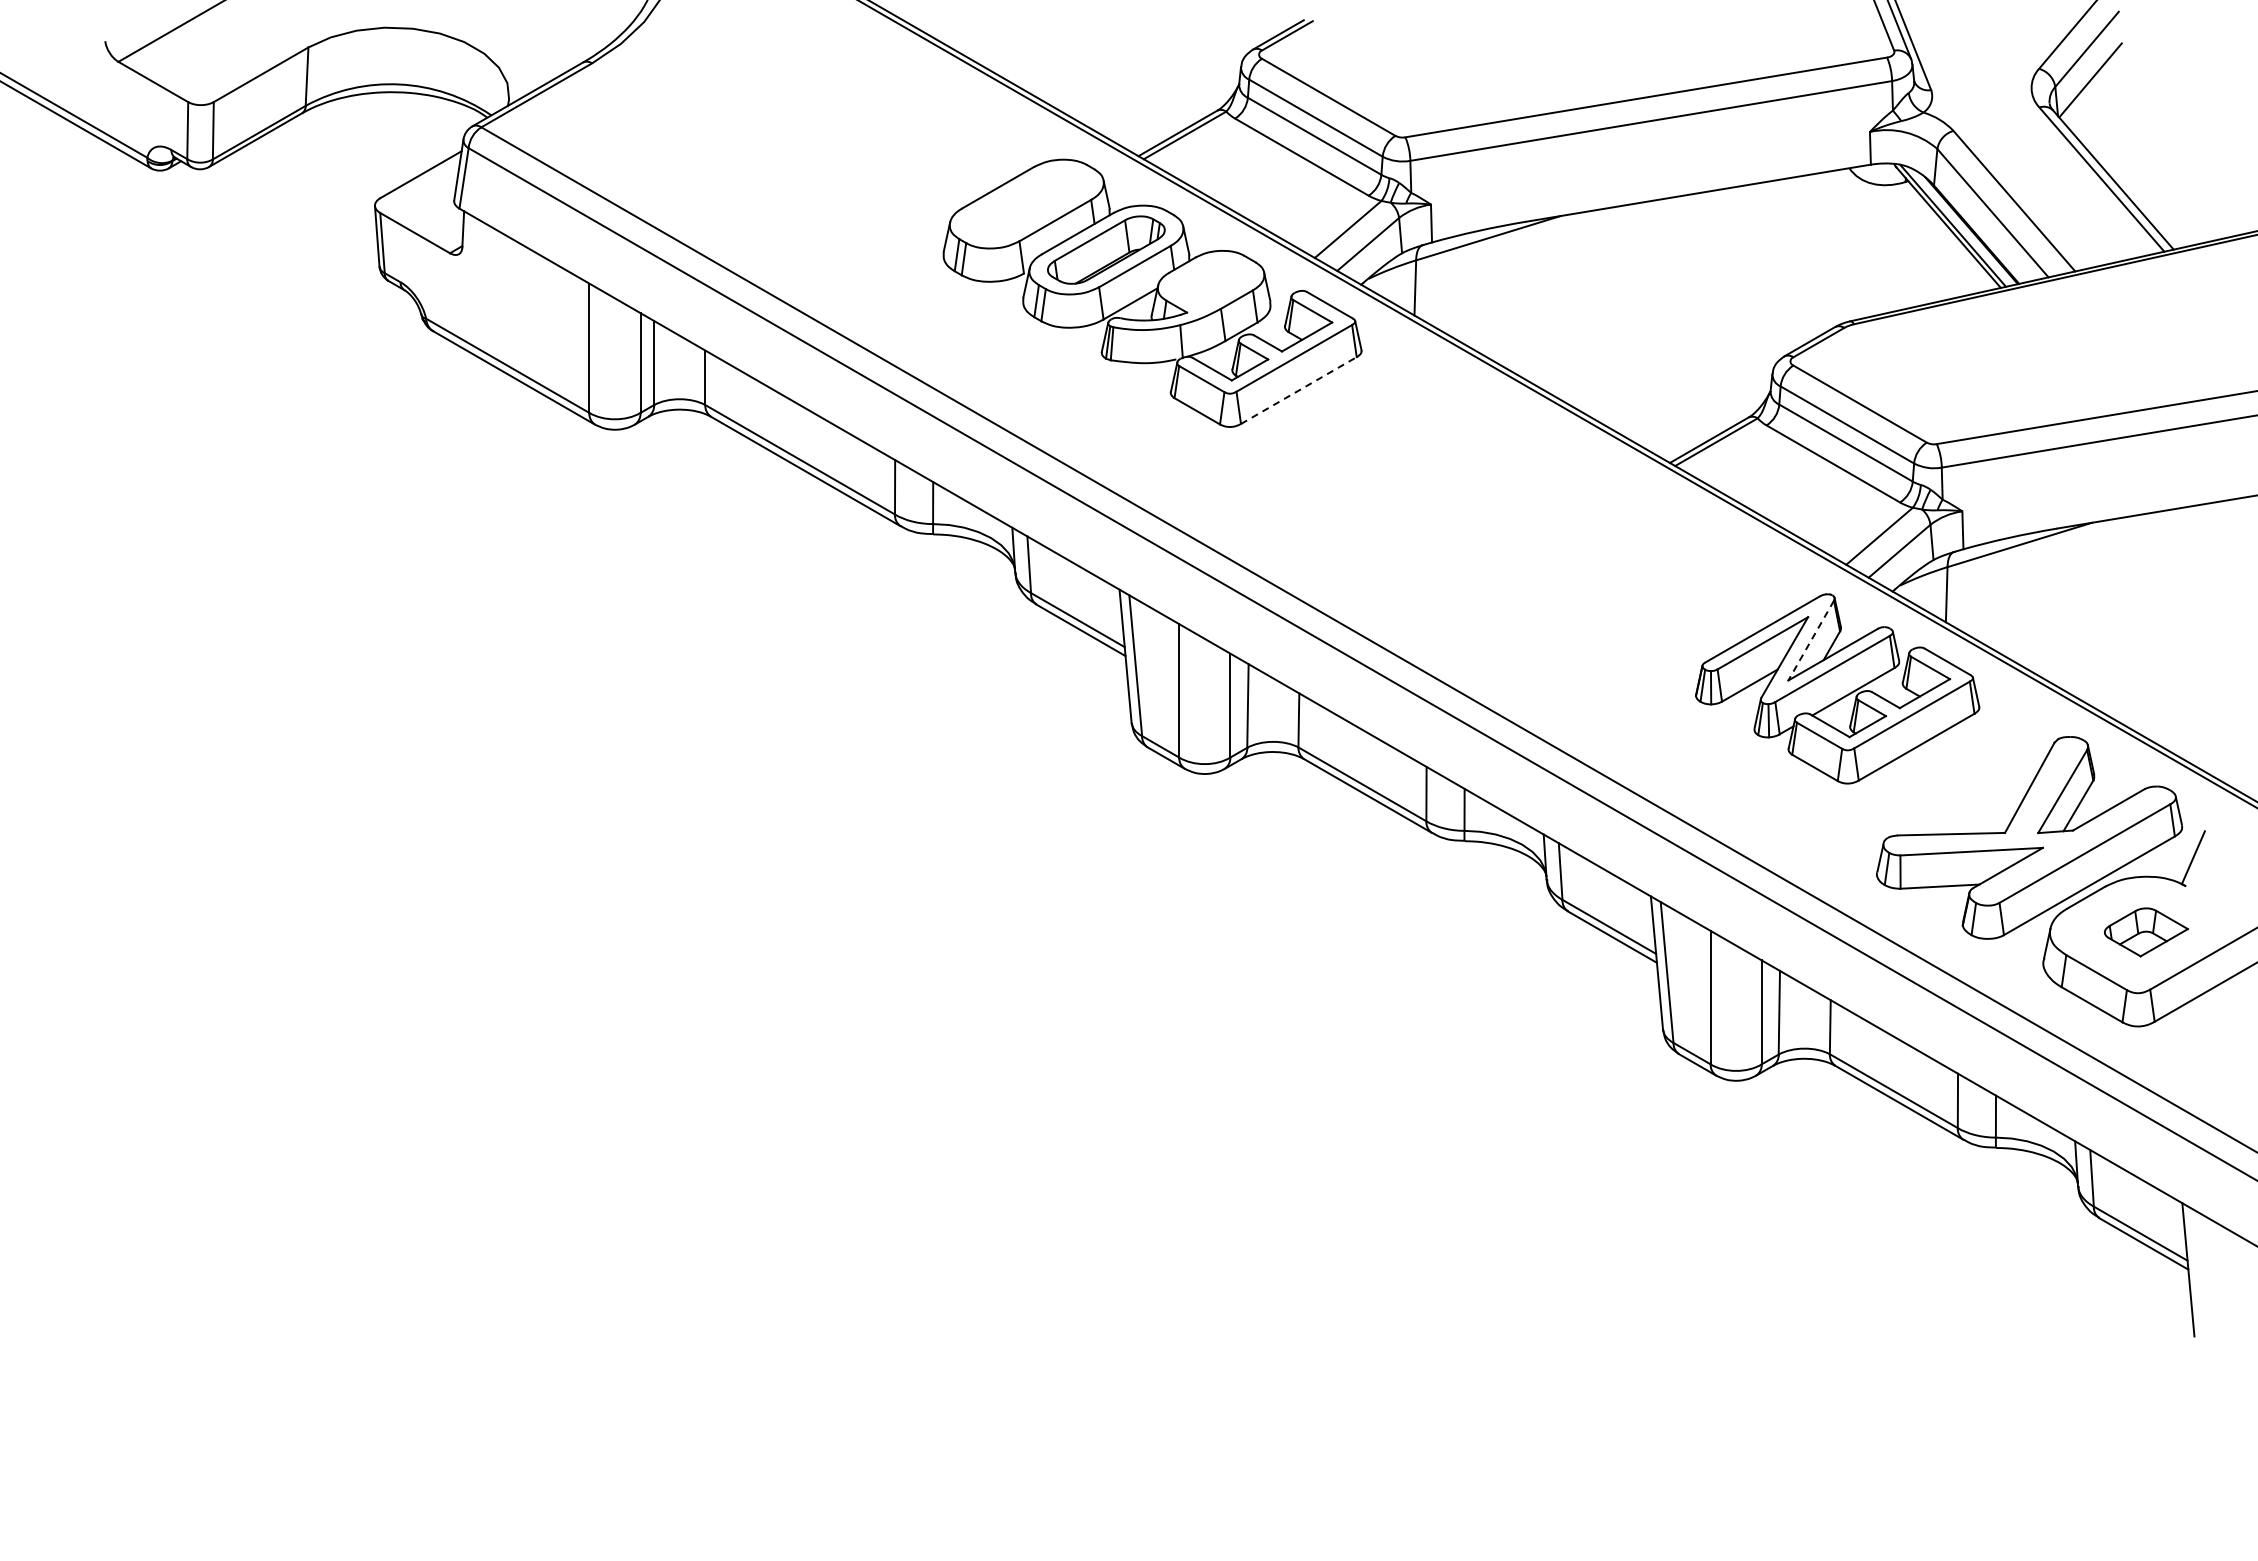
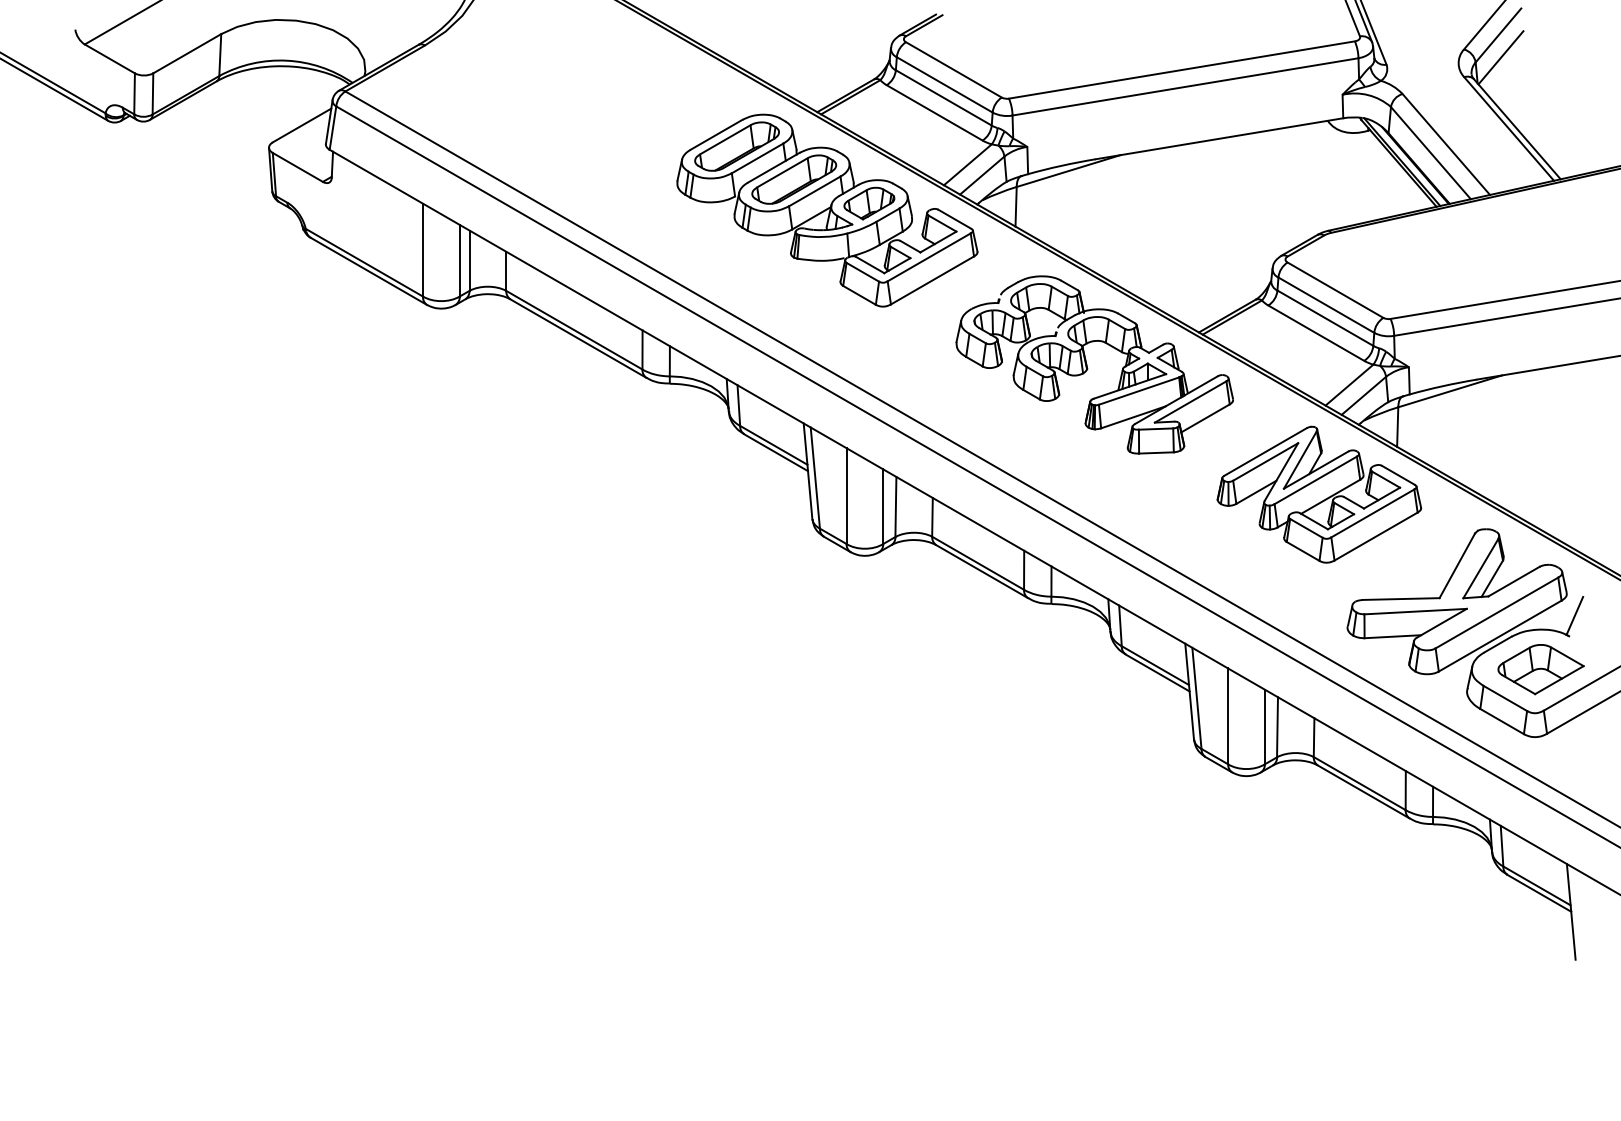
part: (1026, 203) -> (736, 146), added
part: (1210, 283) -> (869, 203), added
line: (1298, 390) -> (932, 280), dashed -> solid
part: (1514, 508) -> (1087, 365), added
line: (1811, 640) -> (1300, 459), dashed -> solid
part: (2146, 932) -> (1541, 669), size x1.43

